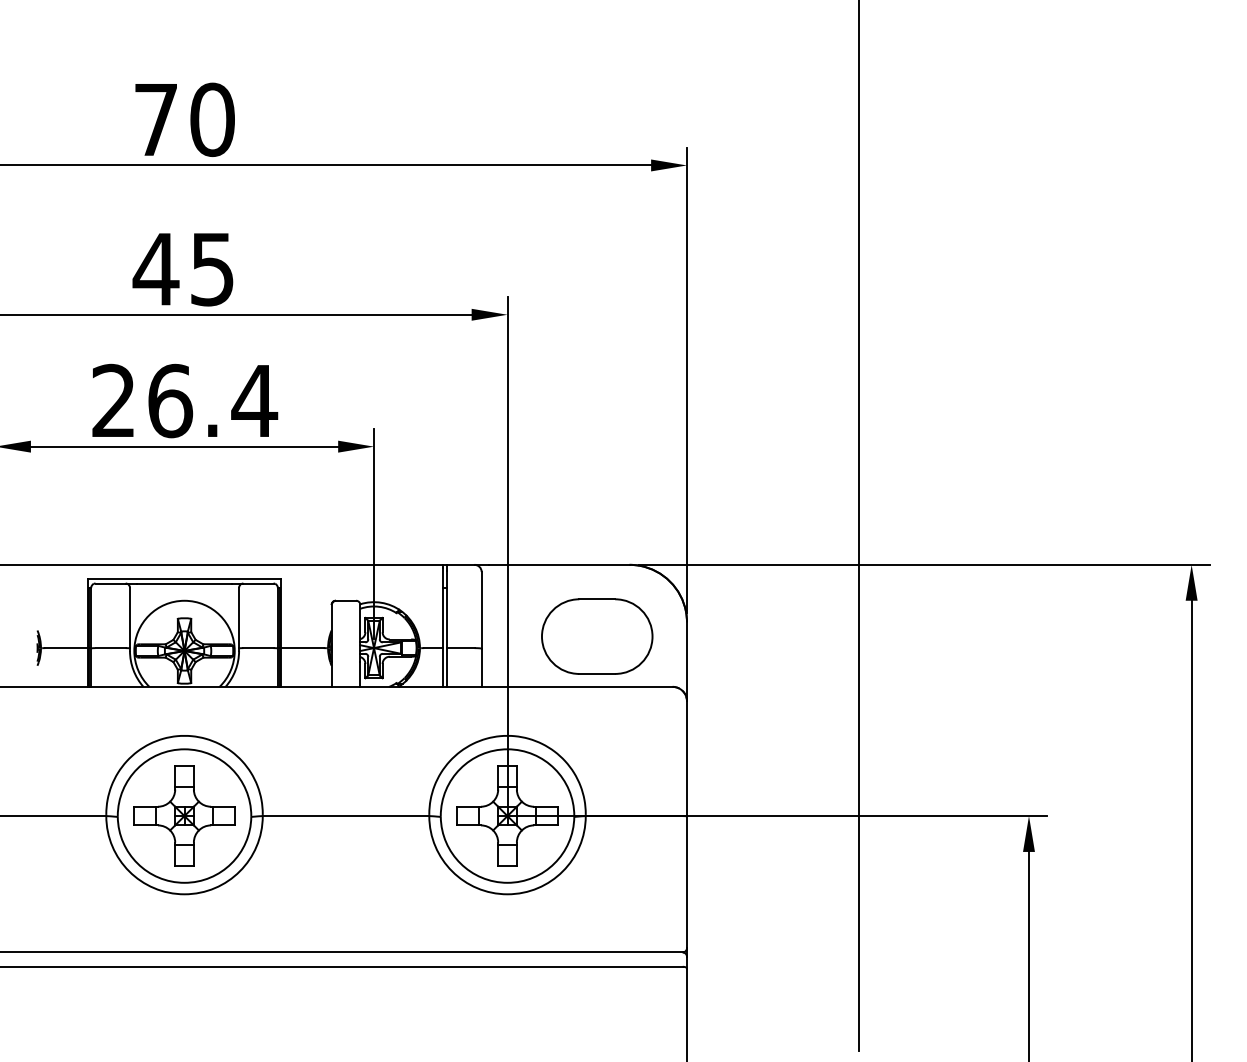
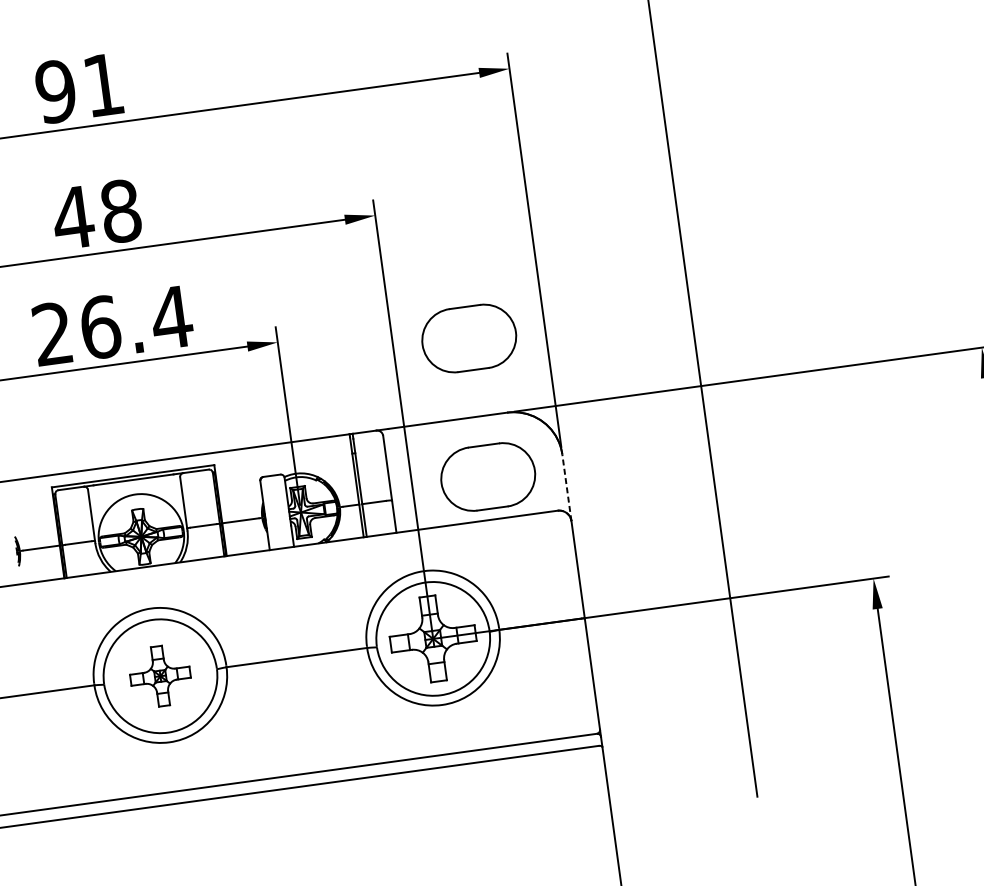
text: (183, 119) -> (79, 88), 70 -> 91
text: (212, 269) -> (120, 211), 45 -> 48
part: (597, 472) -> (469, 338), added
line: (686, 661) -> (566, 487), solid -> dashed
part: (184, 815) -> (160, 675), size x0.7

